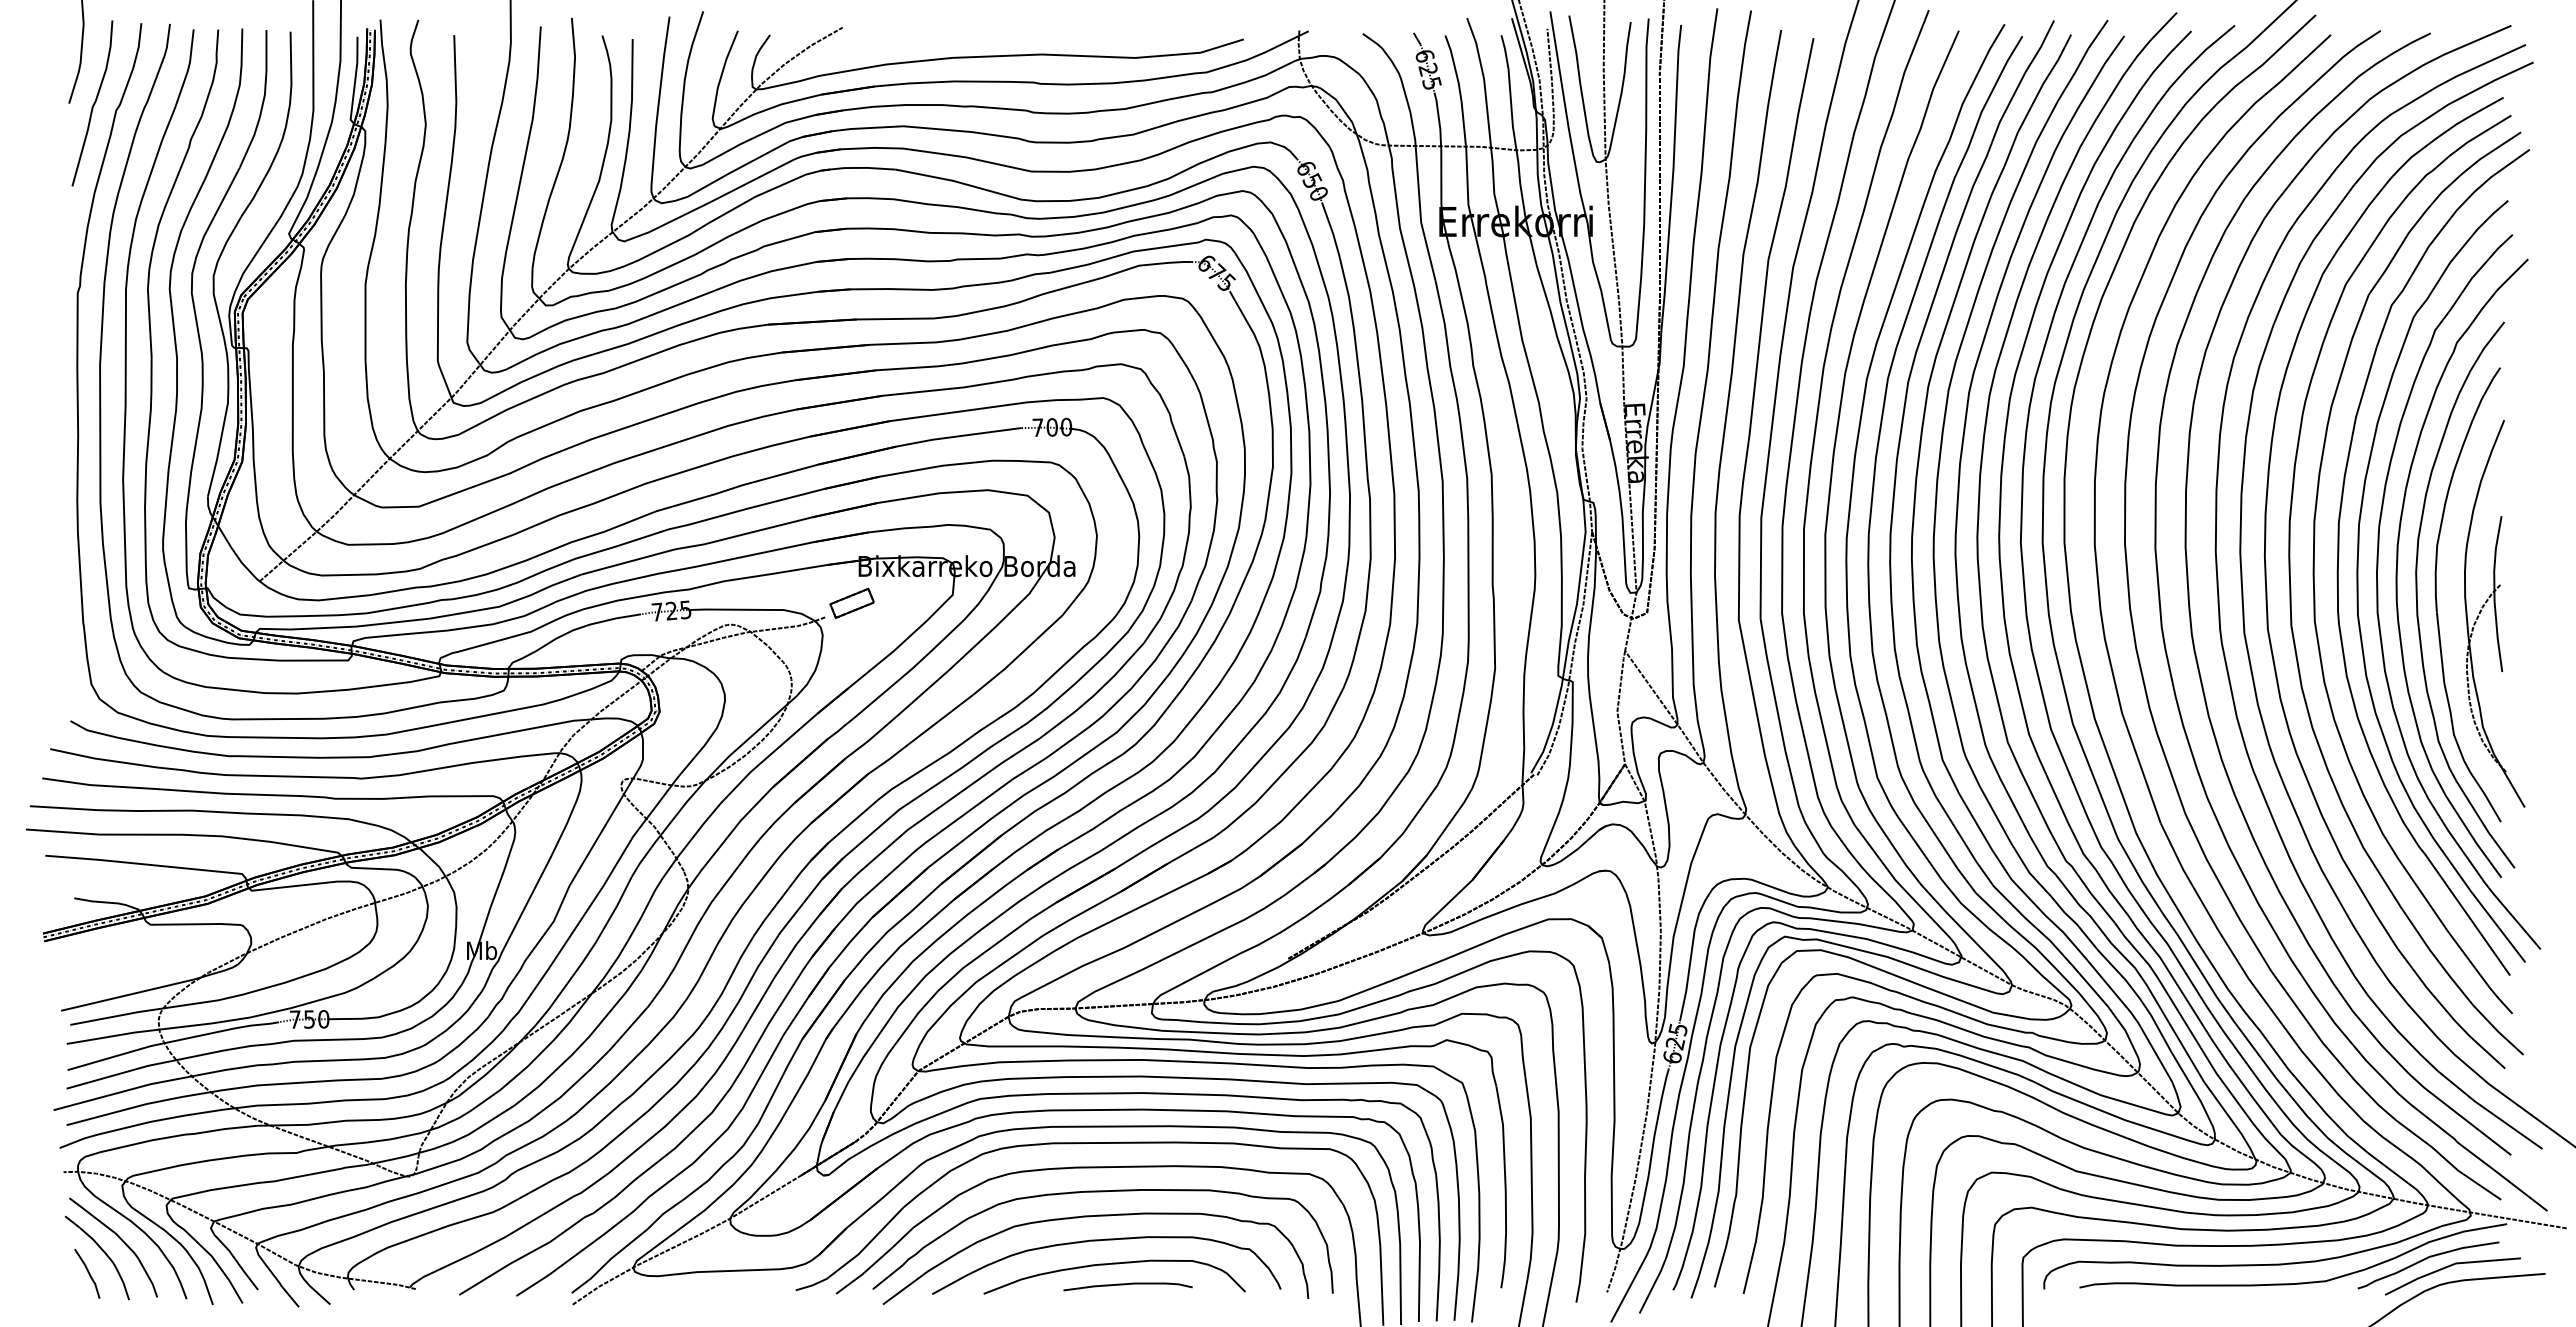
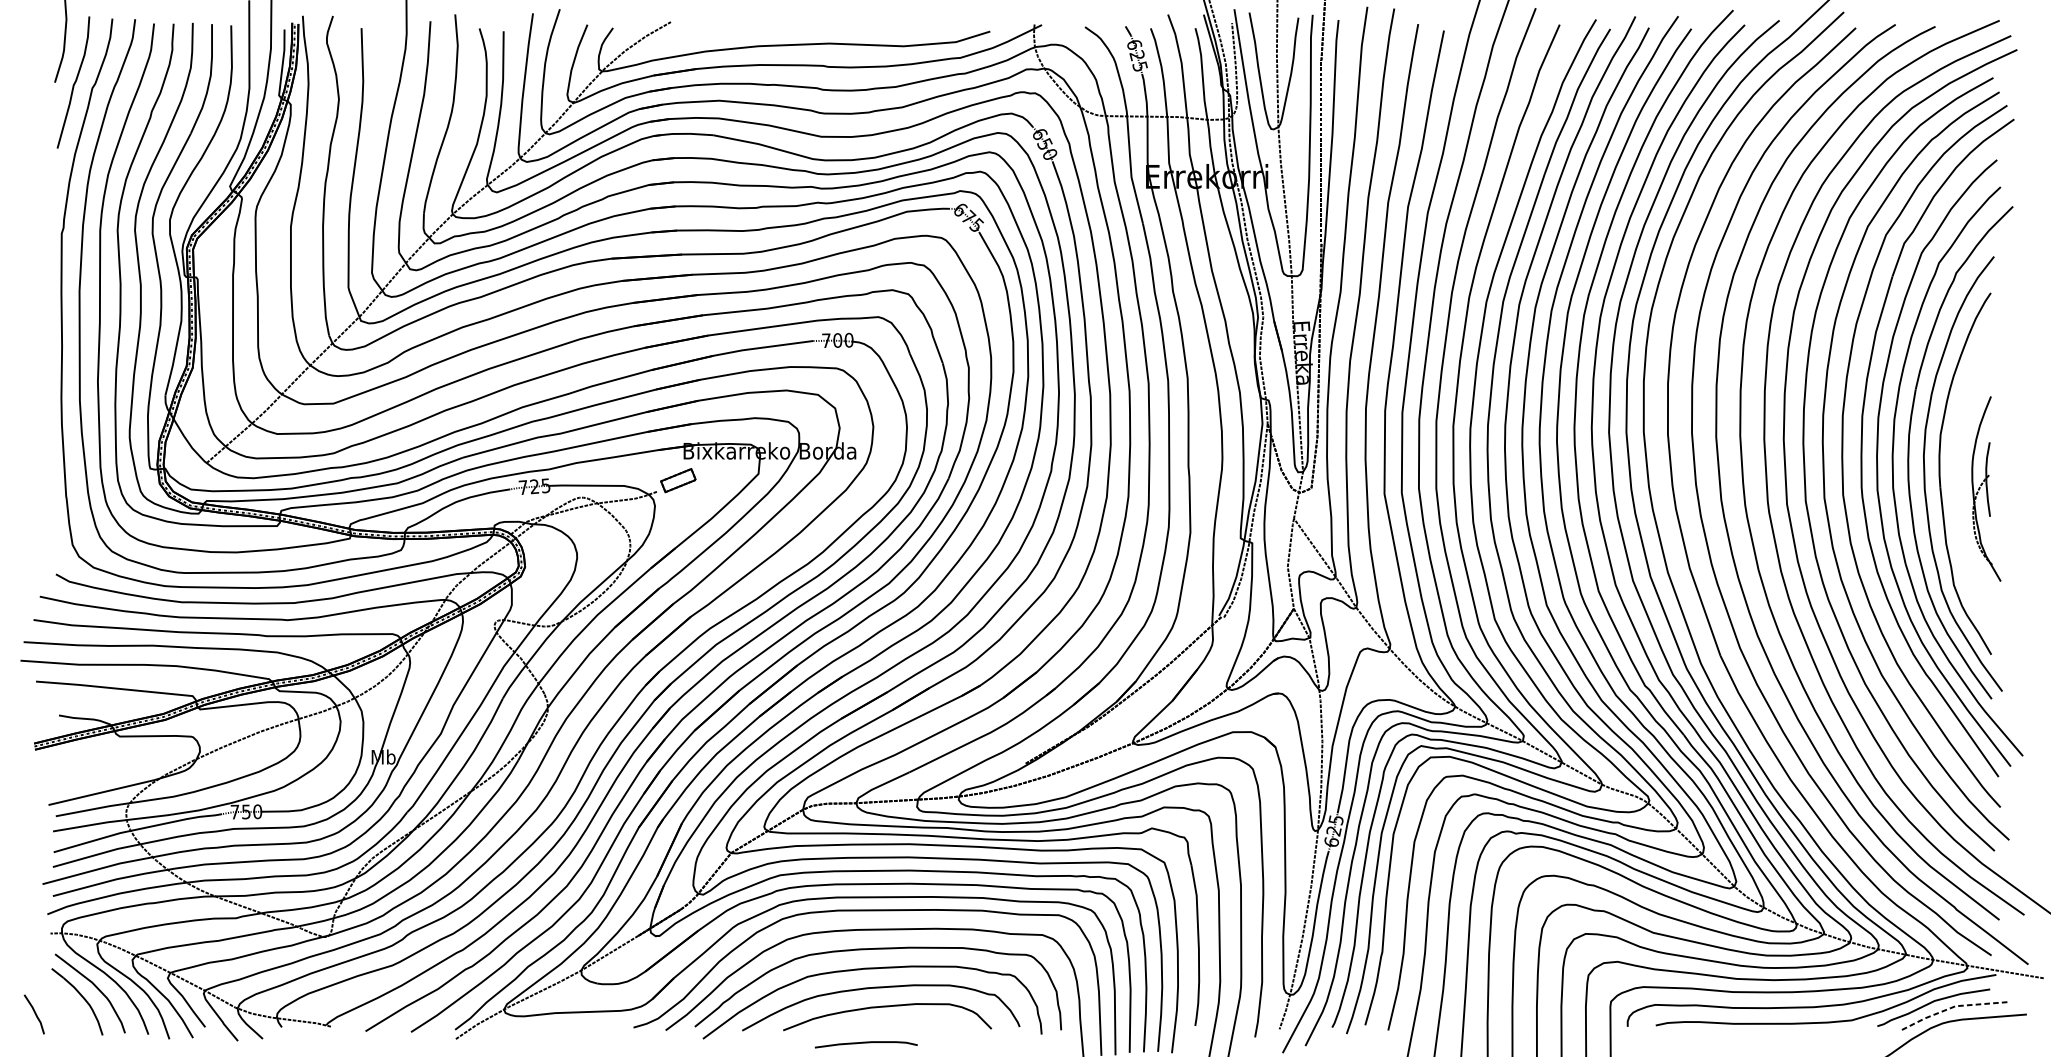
part: (2494, 613) -> (1986, 488), size x0.6
line: (2449, 1266) -> (1950, 1008), solid -> dashed
line: (87, 1272) -> (34, 1013), moved
curve: (1127, 1284) -> (865, 1042), moved

